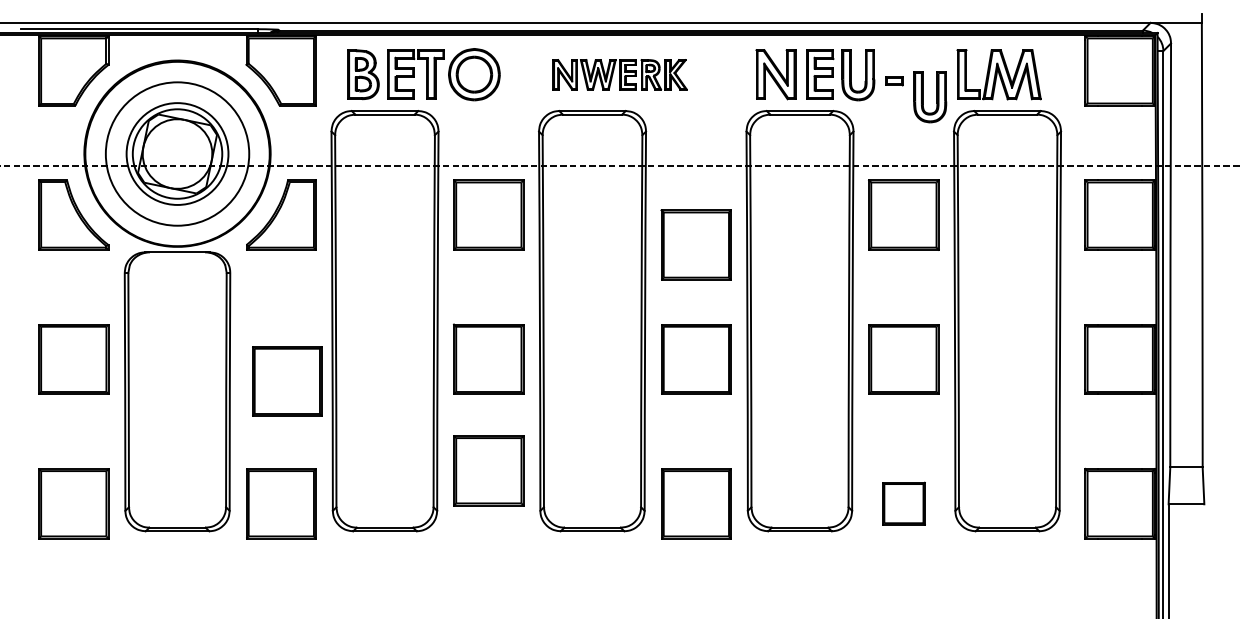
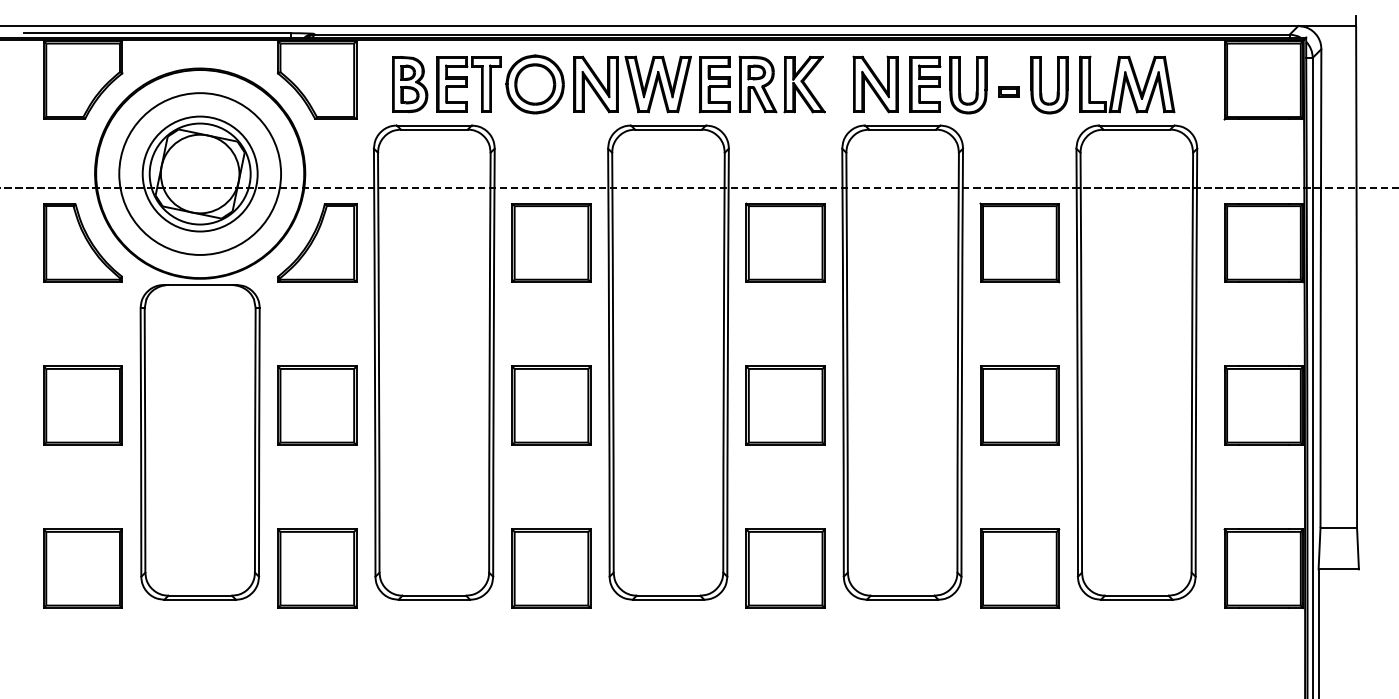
part: (620, 74) -> (700, 84), size x1.67
part: (930, 97) -> (1049, 85), moved
part: (695, 244) -> (784, 242), moved
part: (287, 381) -> (317, 405), moved
part: (488, 470) -> (551, 568), moved
part: (903, 503) -> (1019, 568), size x1.67

